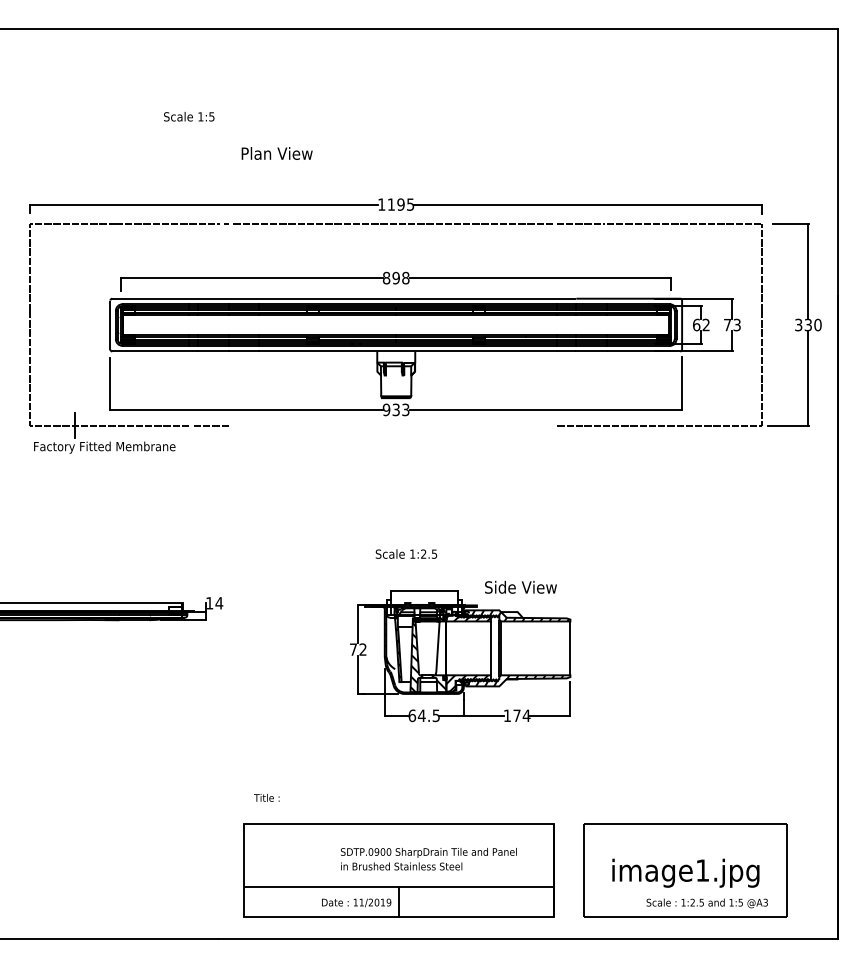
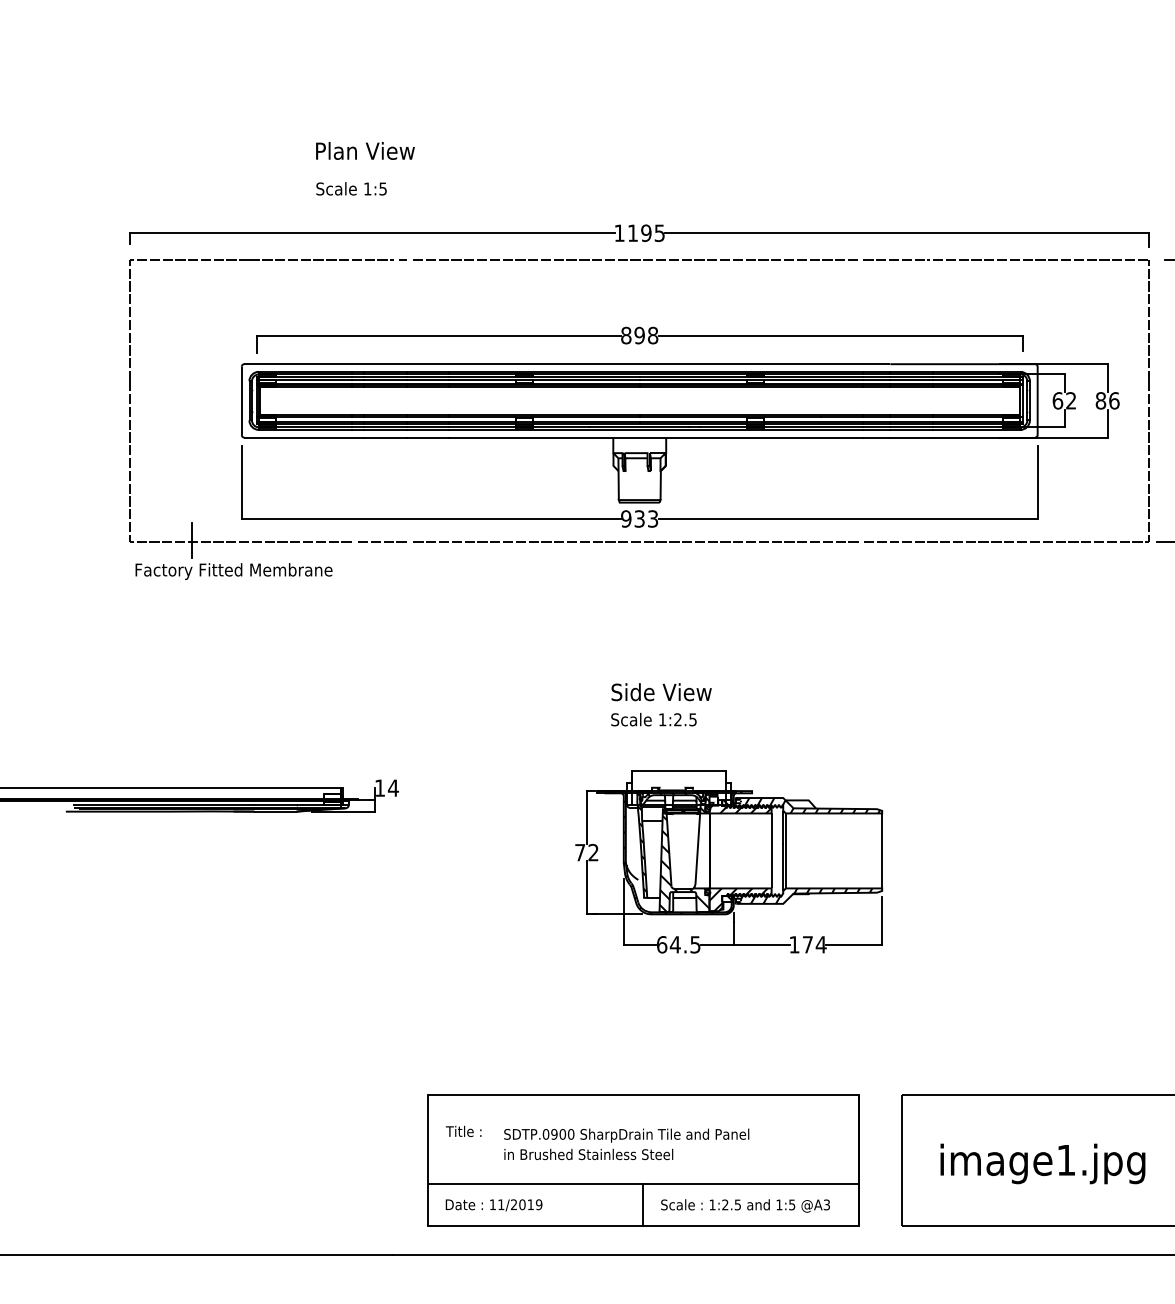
text: (189, 116) -> (351, 188), moved
text: (276, 153) -> (364, 150), moved
text: (731, 324) -> (1106, 400), 73 -> 86
line: (392, 426) -> (634, 542), added
text: (520, 586) -> (660, 691), moved
text: (266, 797) -> (463, 1130), moved
text: (428, 859) -> (626, 1144), moved
text: (356, 902) -> (493, 1204), moved
text: (706, 903) -> (744, 1206), moved

